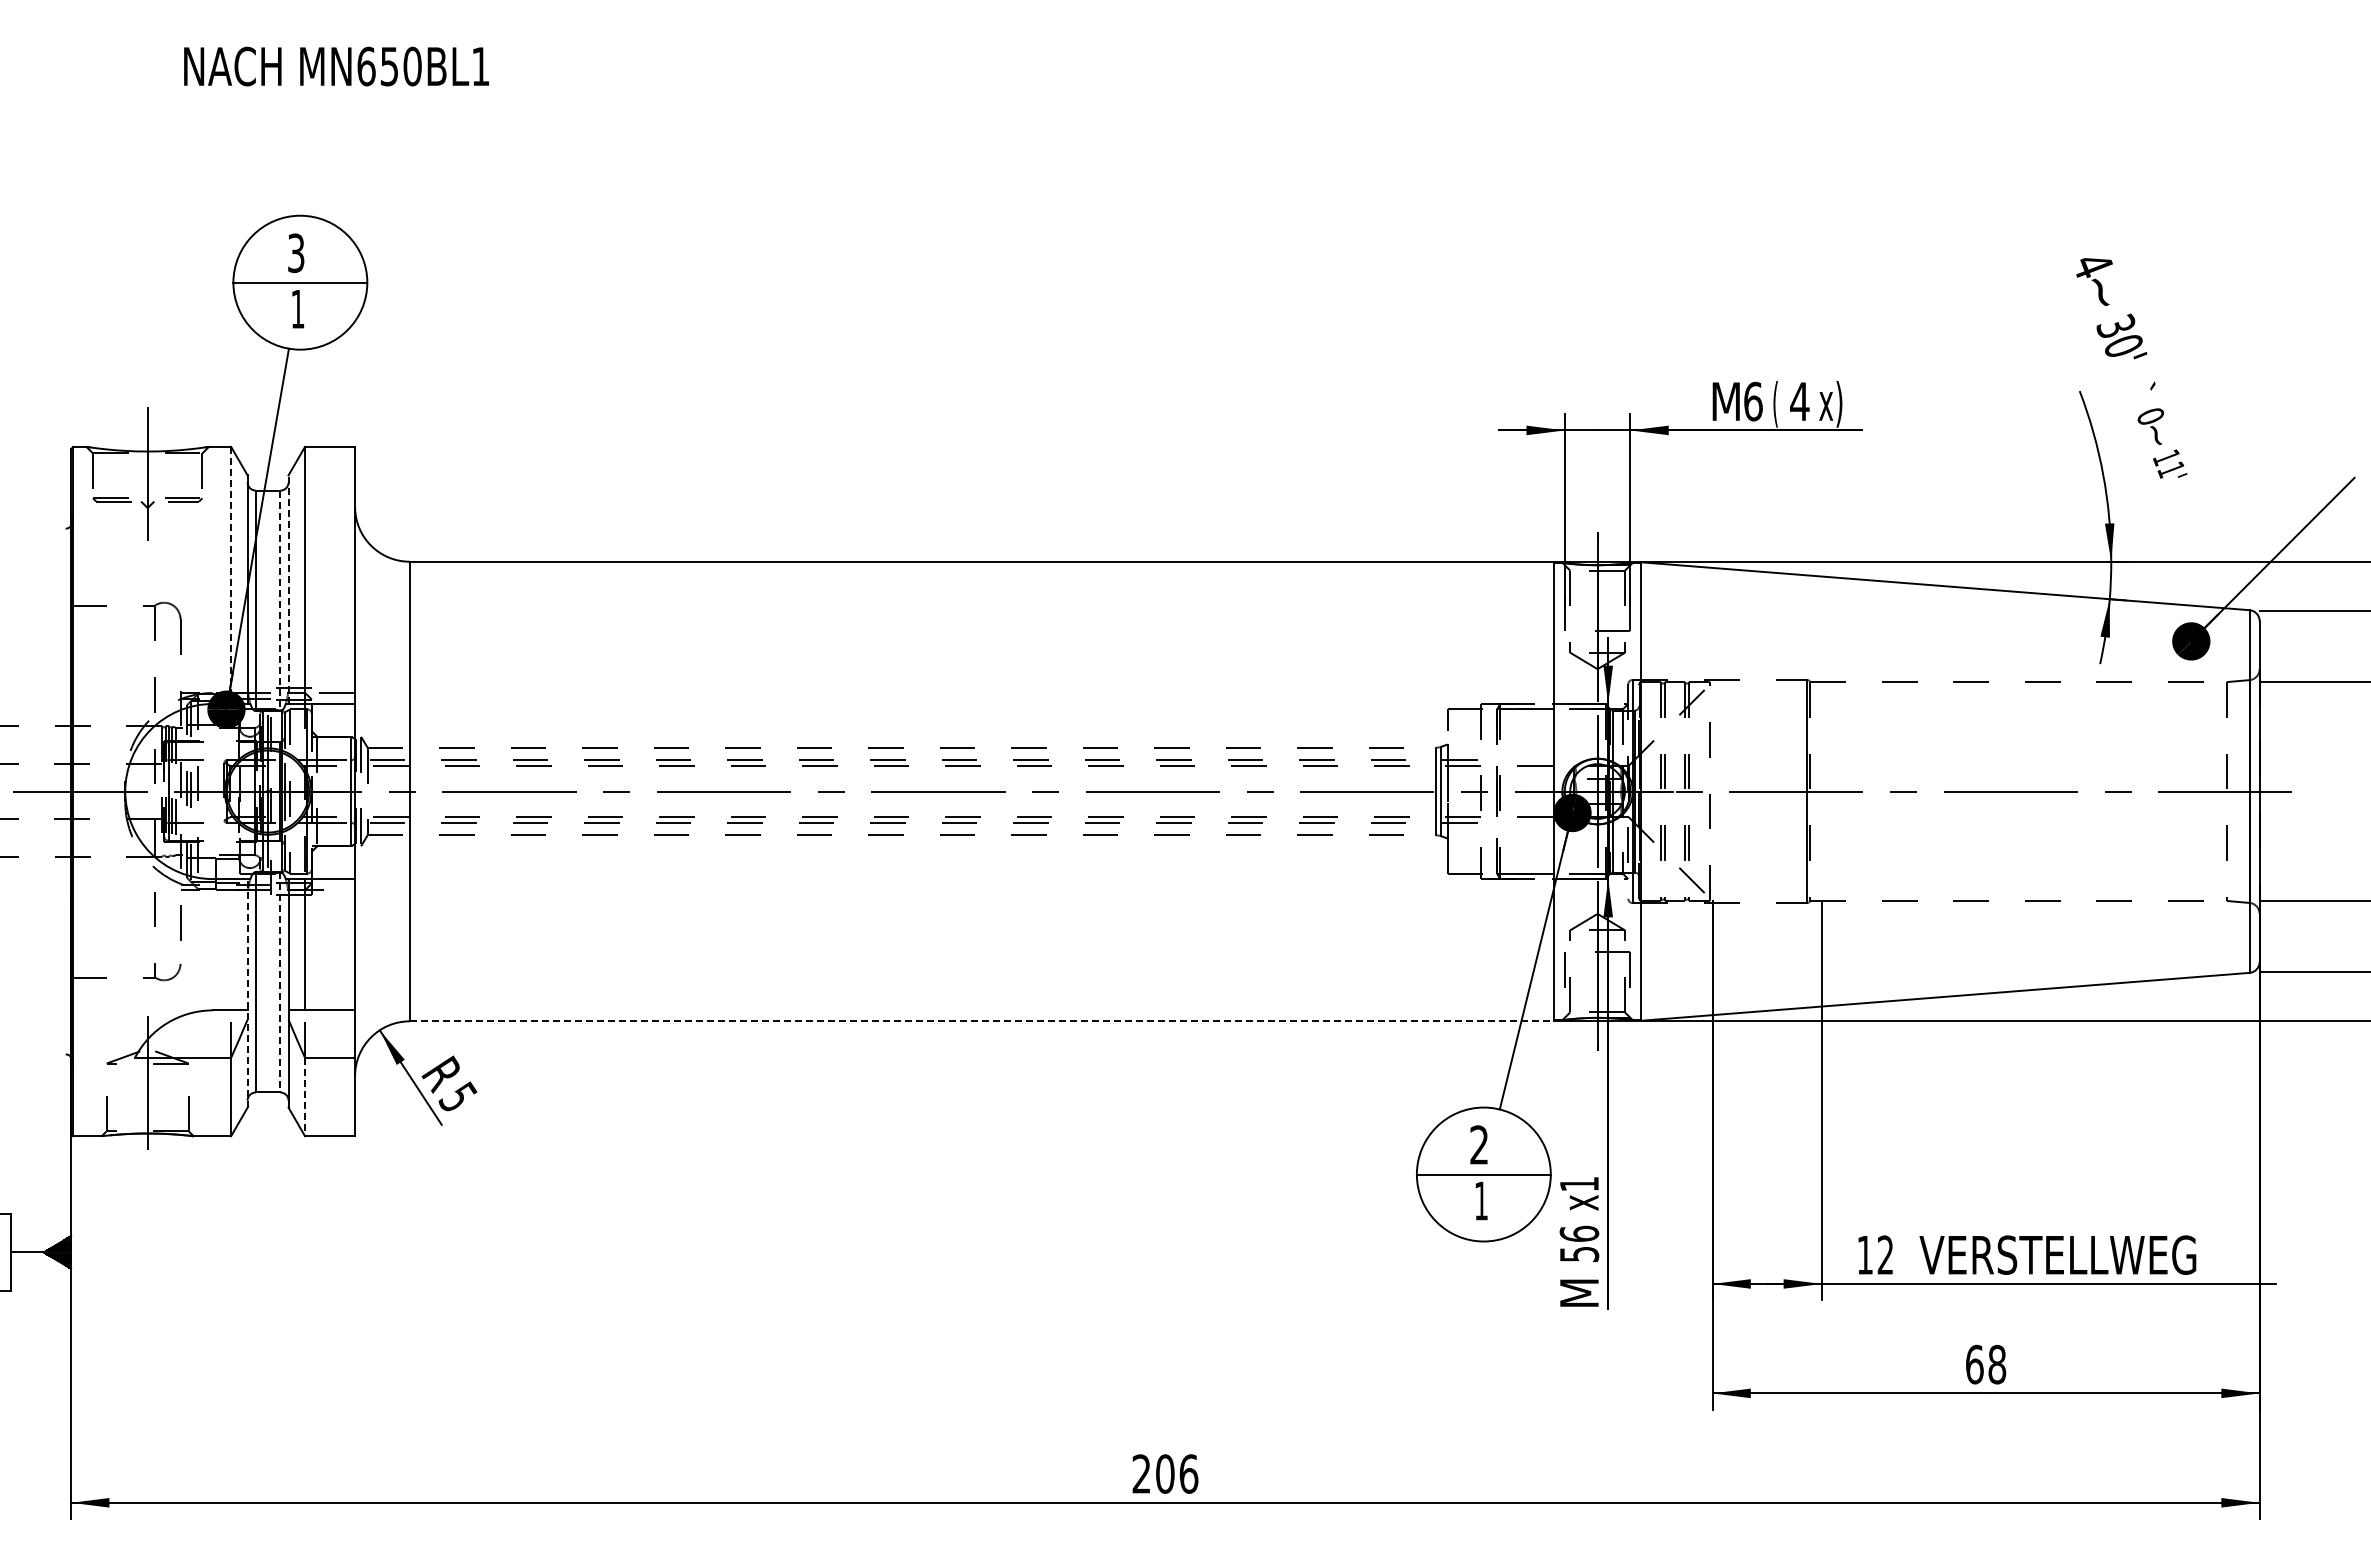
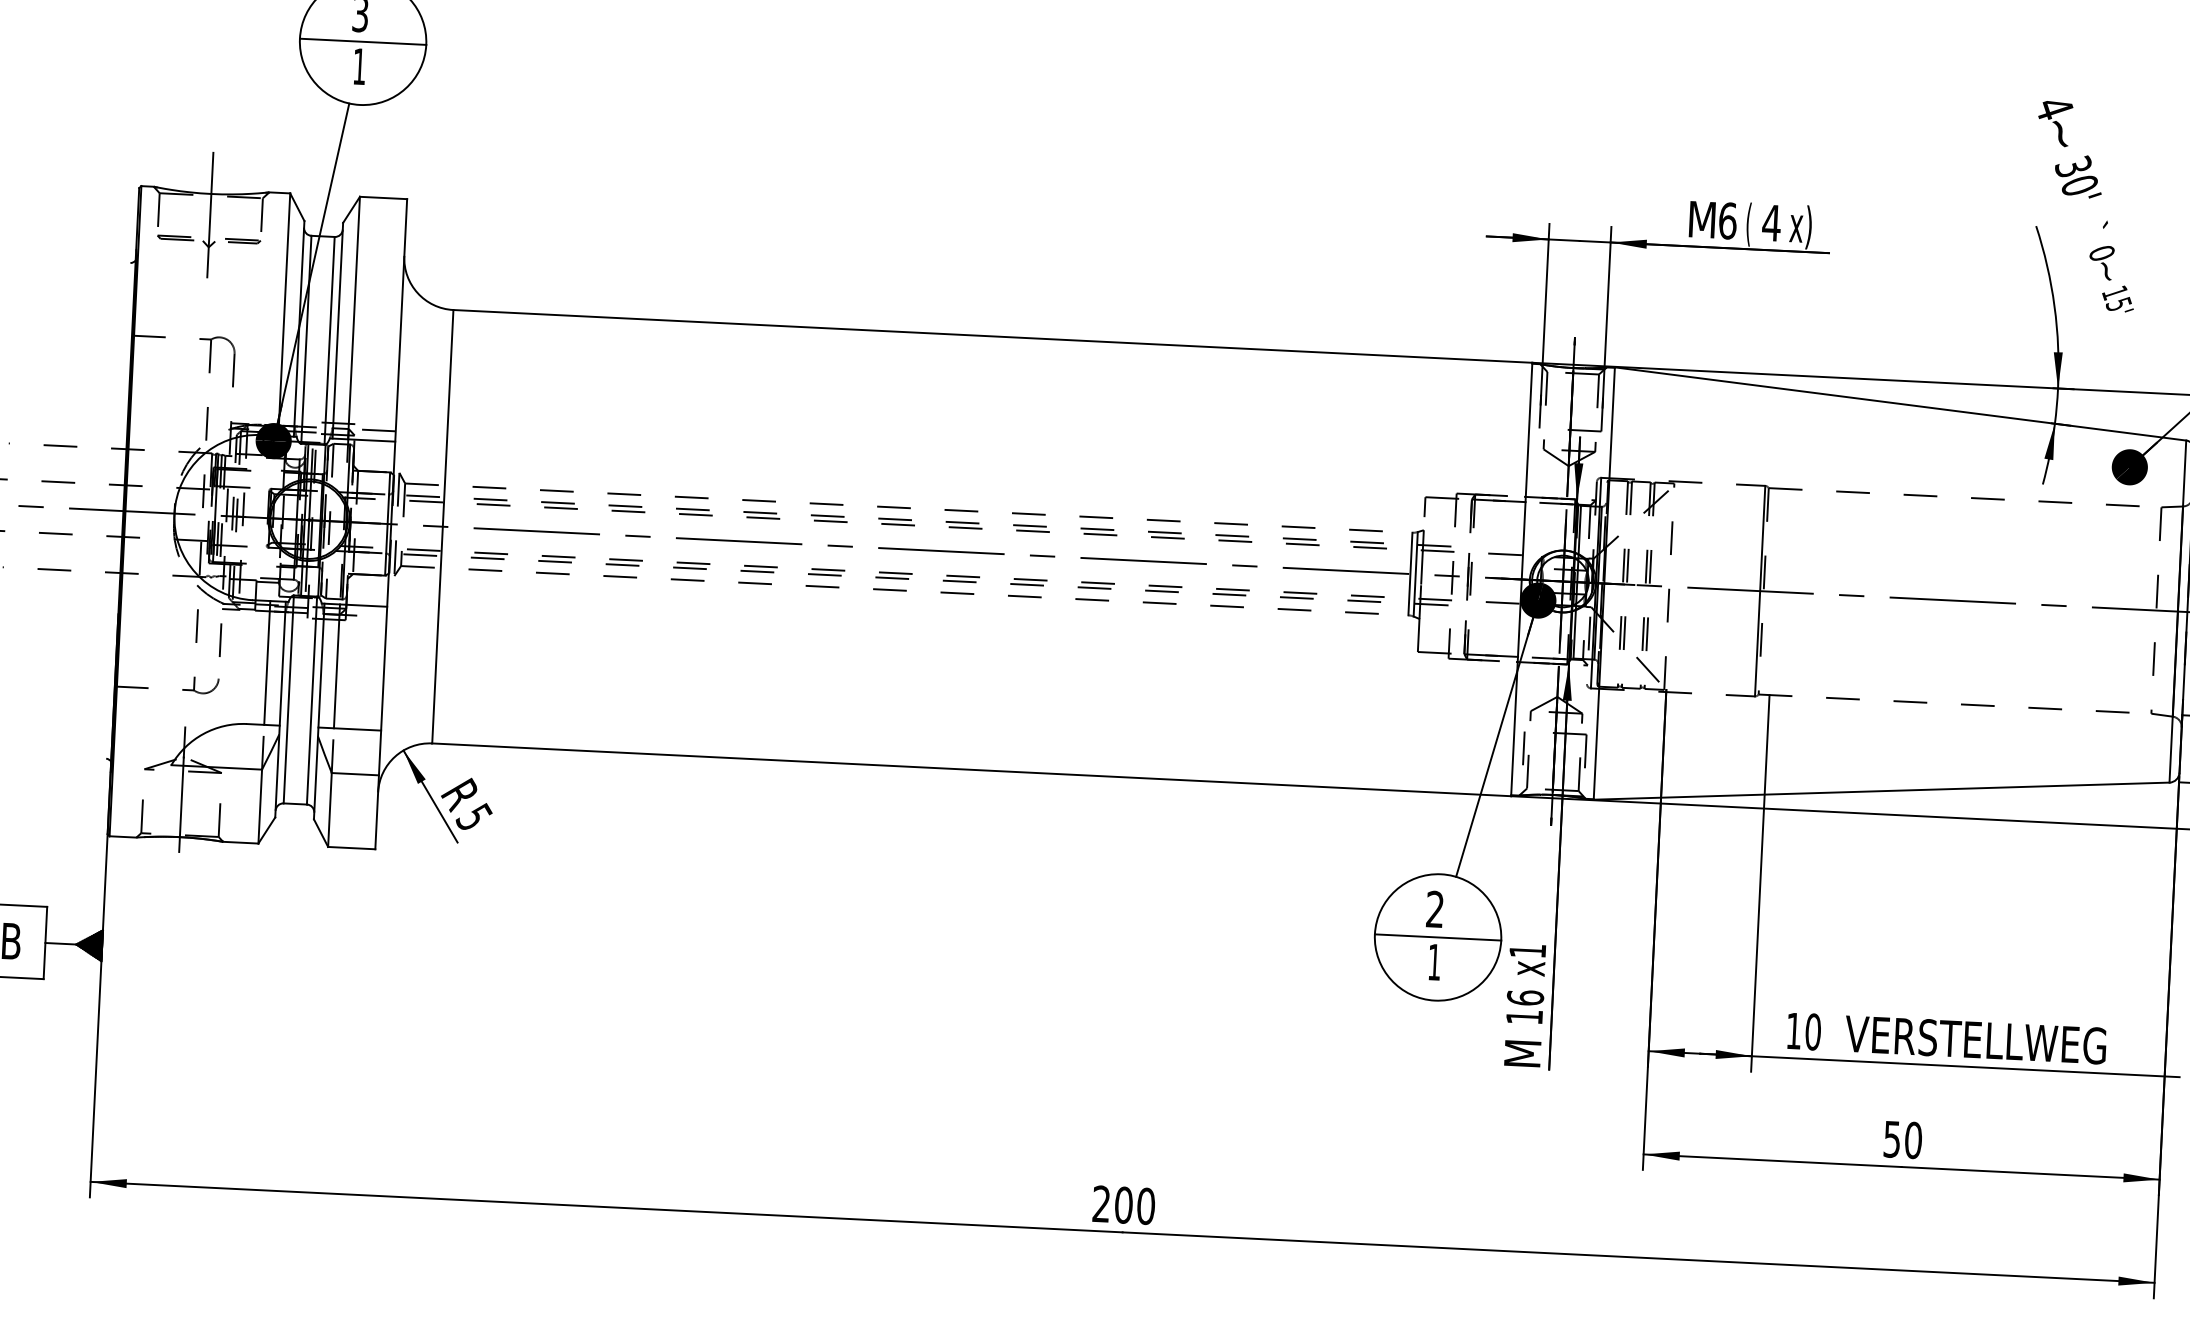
text: (2170, 469) -> (2118, 304), 11' -> 15'
line: (231, 575) -> (284, 314), dashed -> solid
line: (288, 589) -> (337, 330), dashed -> solid
line: (280, 601) -> (329, 341), dashed -> solid
line: (231, 944) -> (267, 662), added
line: (280, 982) -> (312, 700), dashed -> solid
line: (247, 992) -> (280, 708), dashed -> solid
line: (982, 1021) -> (972, 770), dashed -> solid
line: (305, 1097) -> (330, 810), dashed -> solid
text: (1579, 1254) -> (1524, 1017), 56 -> 16
text: (1885, 1254) -> (1813, 1031), 12 -> 10
text: (1986, 1364) -> (1903, 1139), 68 -> 50
text: (1188, 1473) -> (1145, 1205), 206 -> 200

